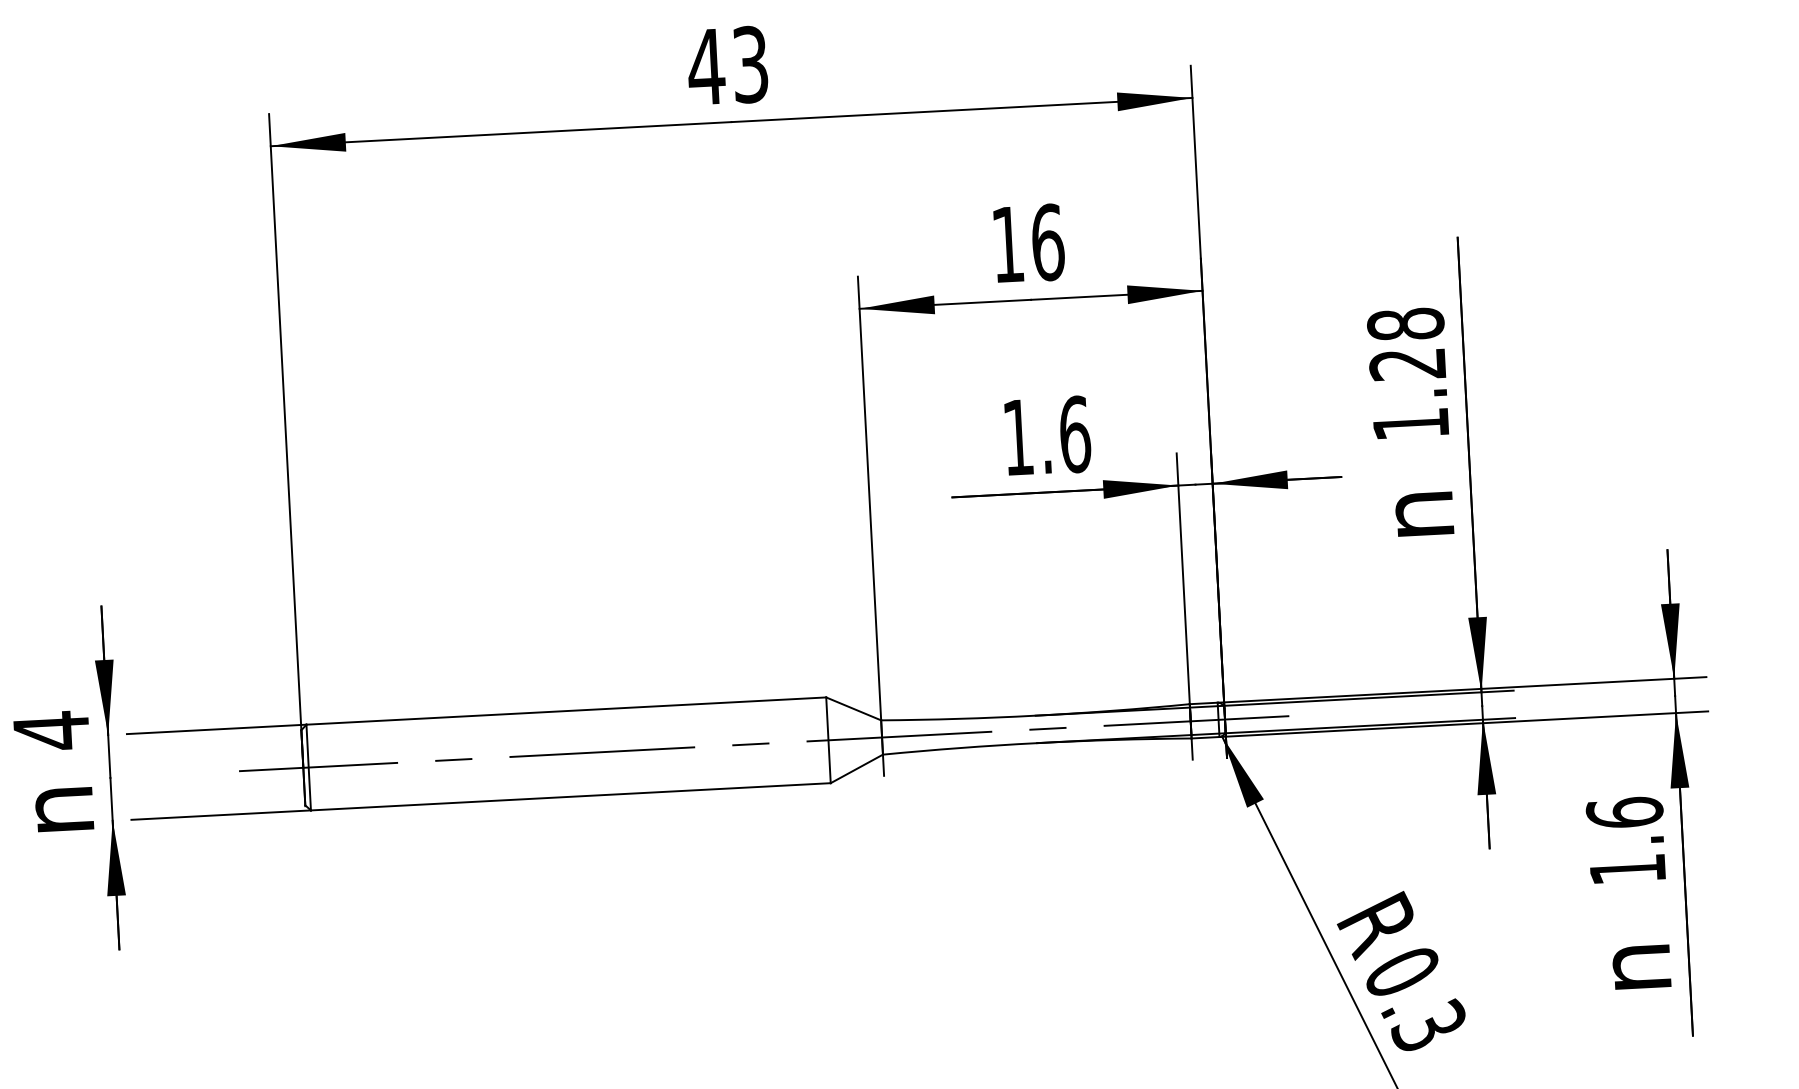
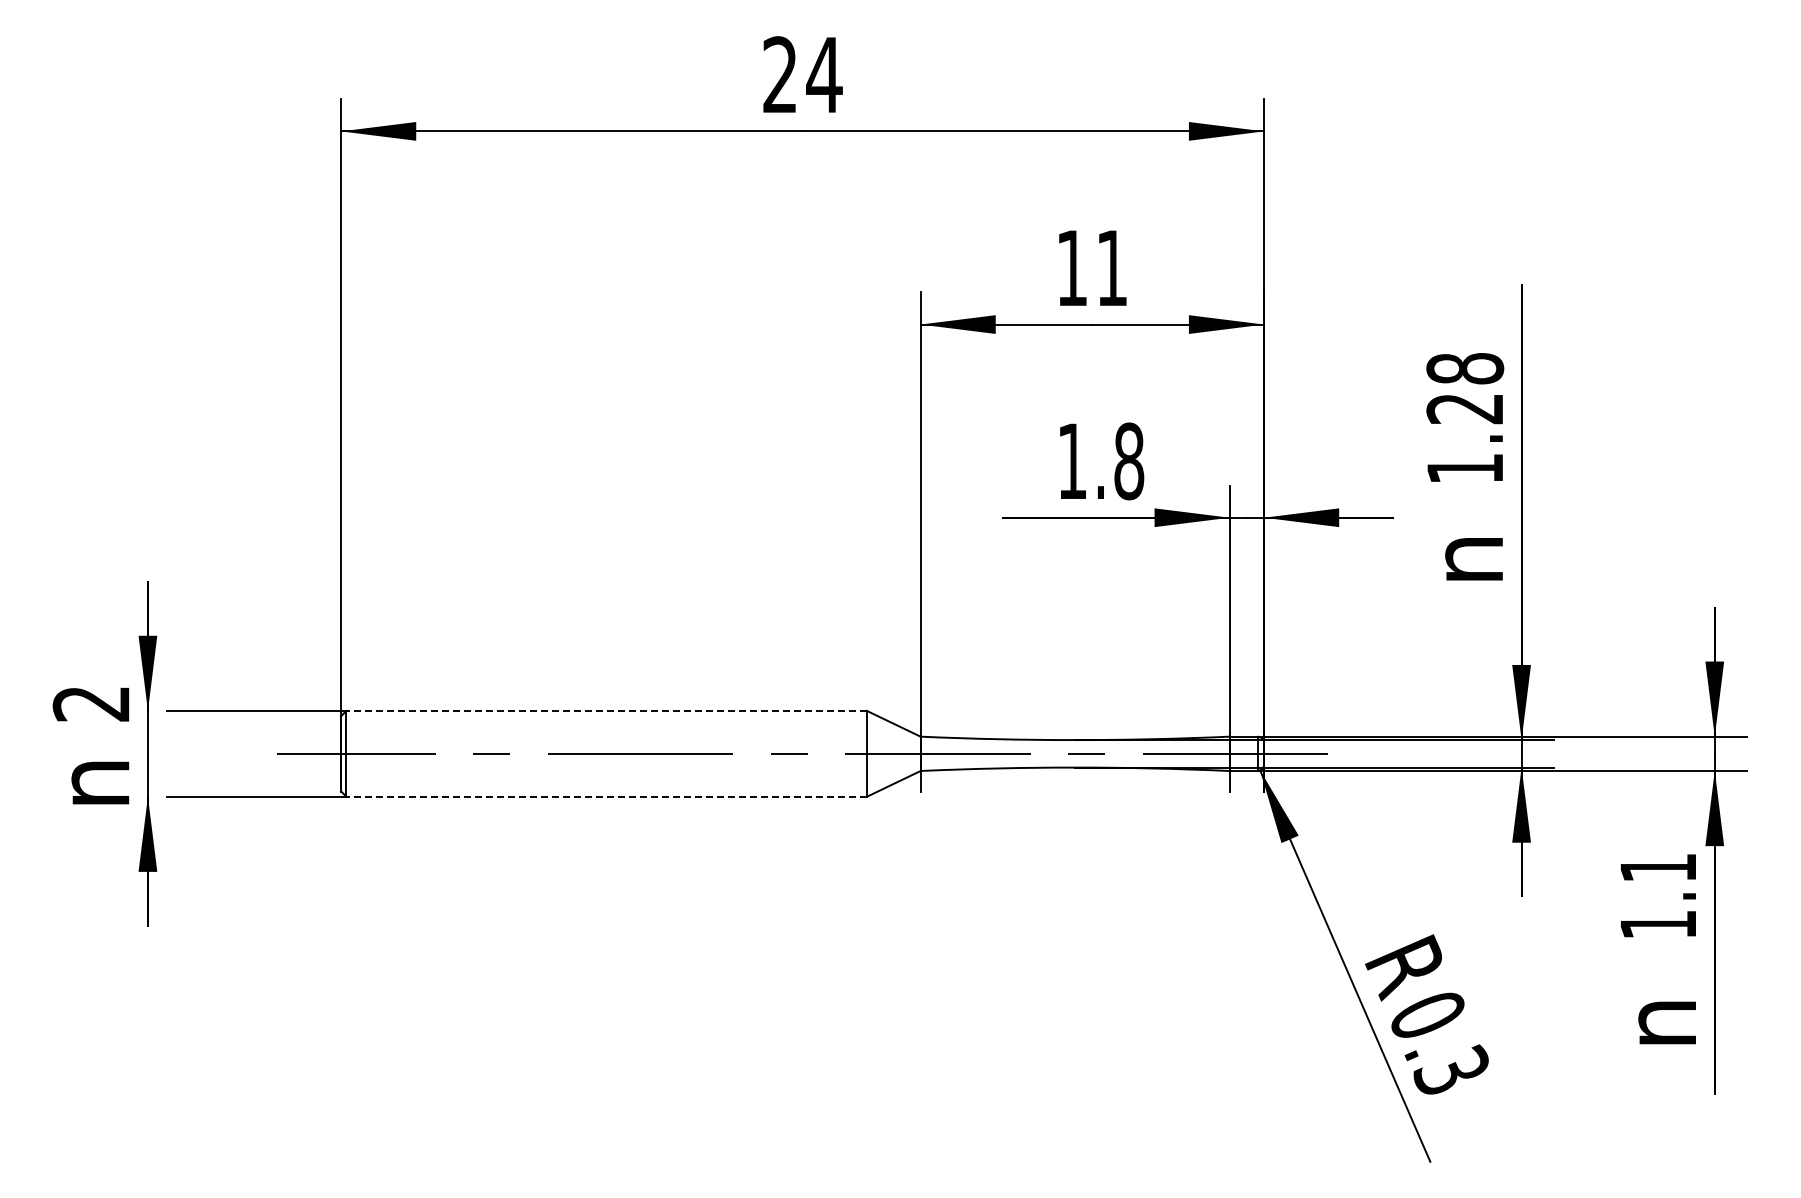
text: (727, 65) -> (801, 74), 43 -> 24
text: (1048, 242) -> (1112, 268), 16 -> 11
text: (1075, 434) -> (1129, 461), 1.6 -> 1.8
line: (566, 710) -> (606, 710), solid -> dashed
text: (50, 730) -> (90, 703), 4 -> 2
line: (570, 796) -> (606, 796), solid -> dashed
text: (1624, 812) -> (1658, 867), 1.6 -> 1.1

